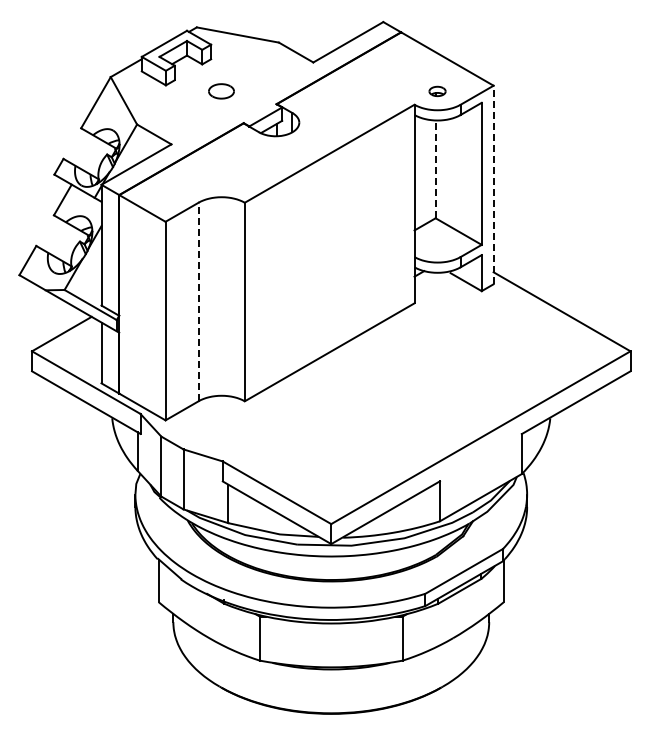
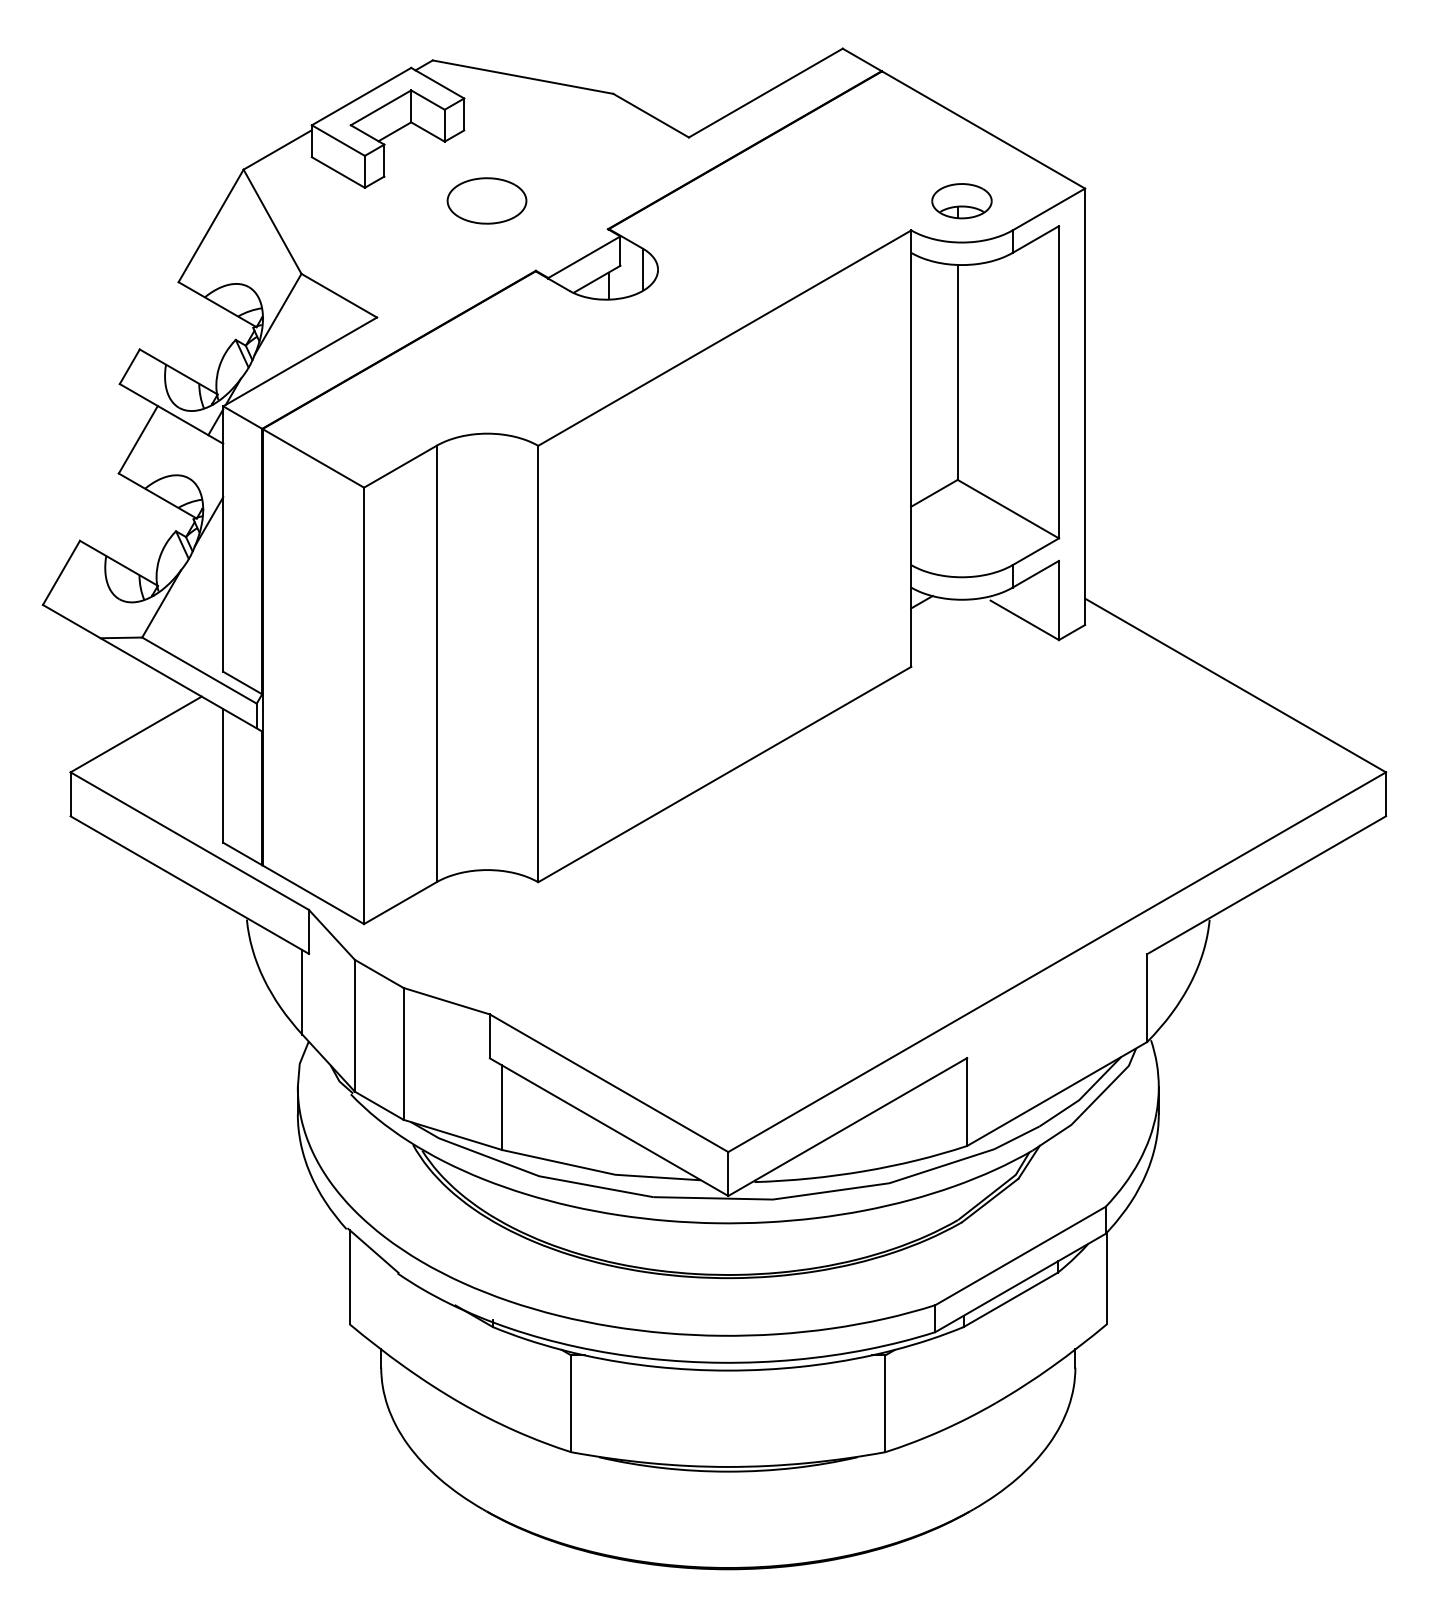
part: (221, 91) -> (487, 201), size x1.43
part: (437, 91) -> (961, 201), size x1.67
line: (435, 169) -> (957, 372), dashed -> solid
line: (493, 184) -> (1084, 405), dashed -> solid
line: (198, 301) -> (436, 662), dashed -> solid

